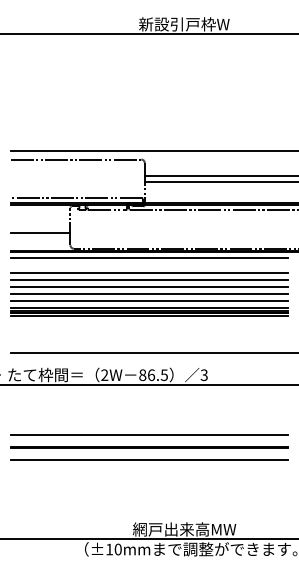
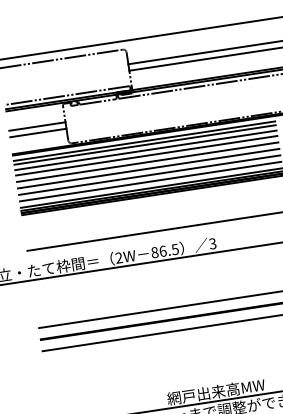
line: (40, 225) -> (37, 126), added
line: (149, 261) -> (145, 144), added
line: (149, 267) -> (145, 150), added

